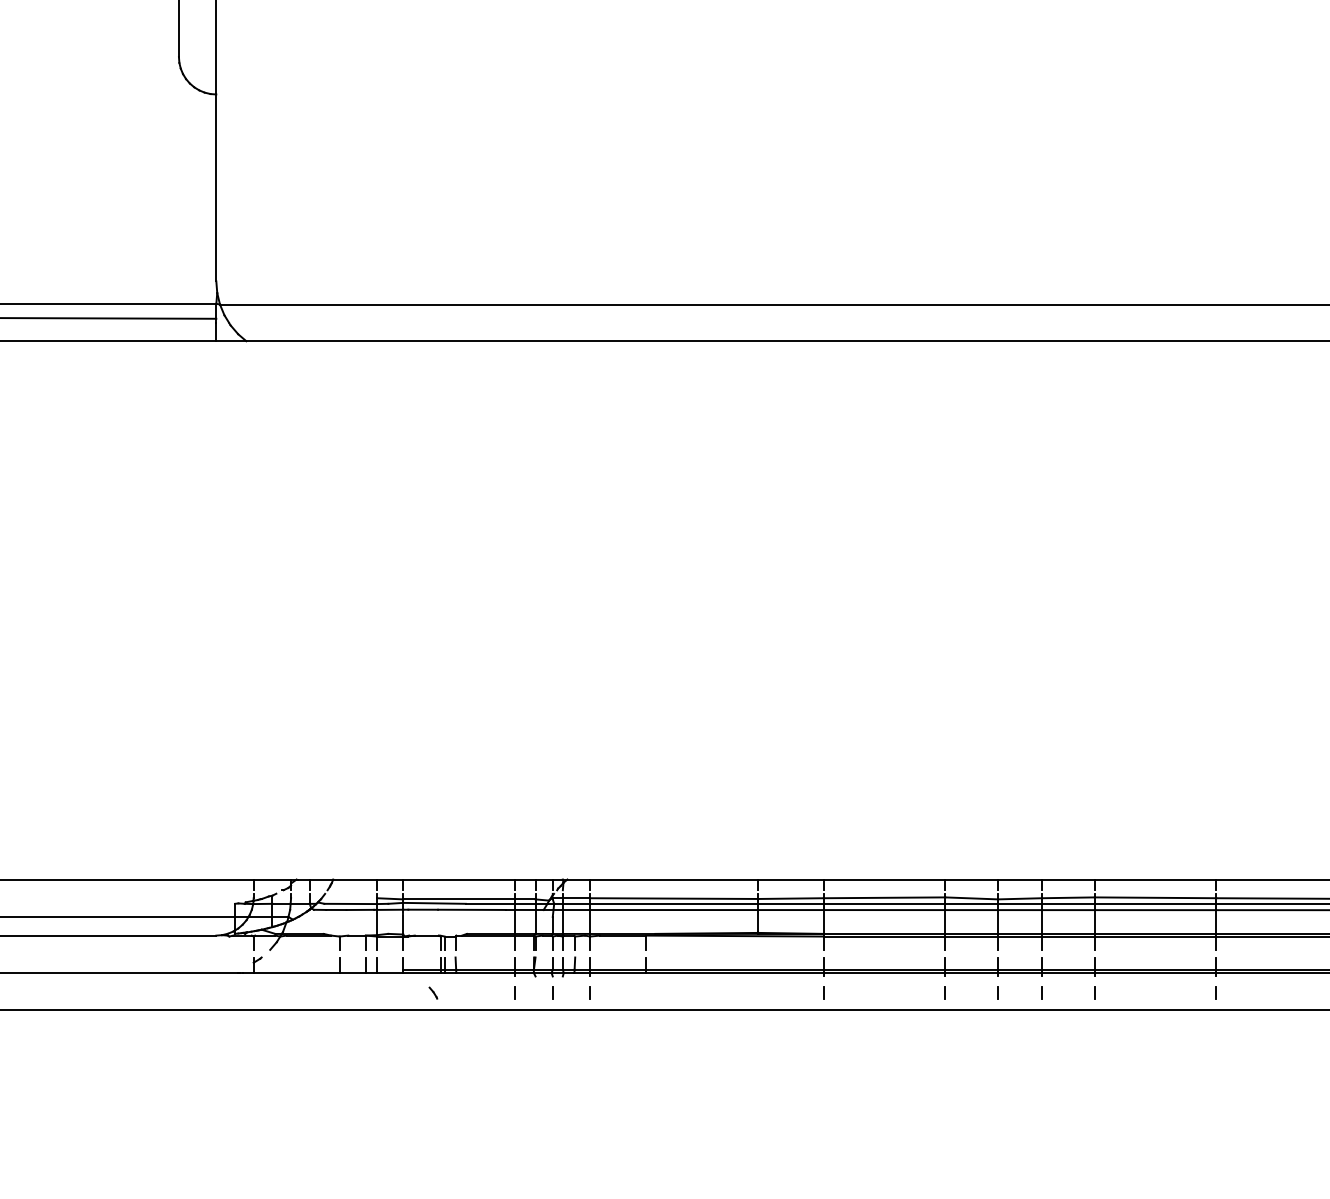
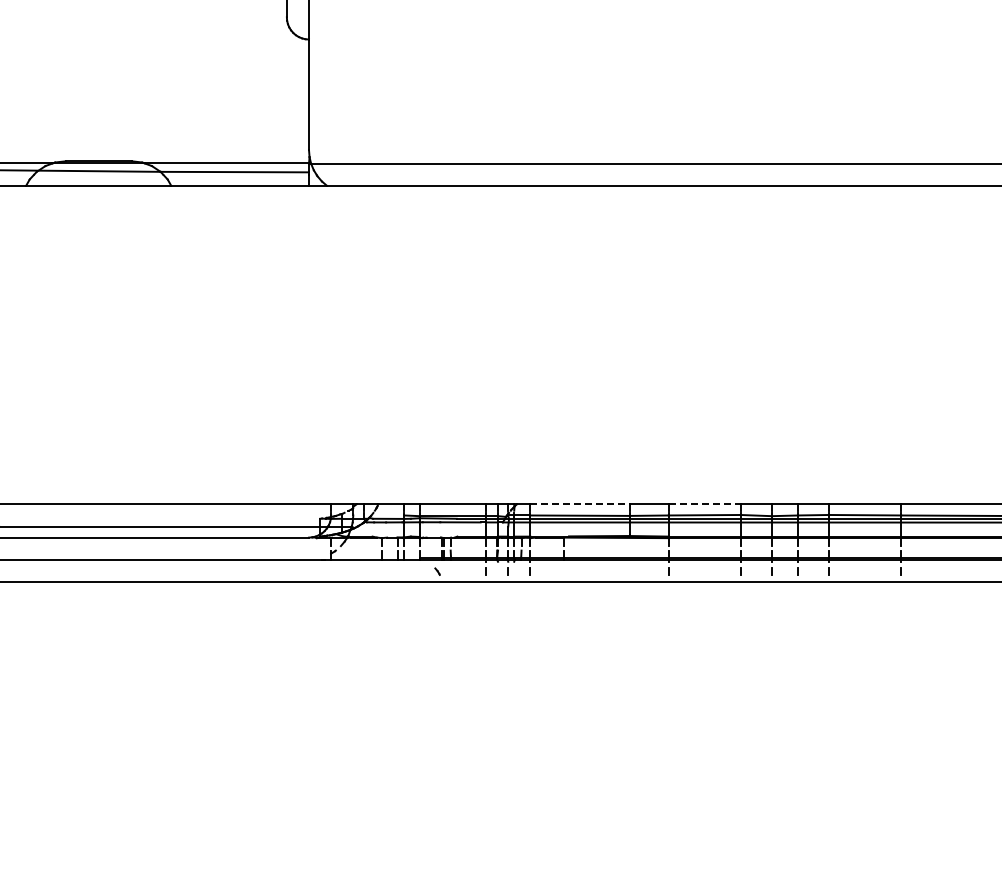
line: (674, 879) -> (580, 504), solid -> dashed
line: (884, 879) -> (704, 504), solid -> dashed

